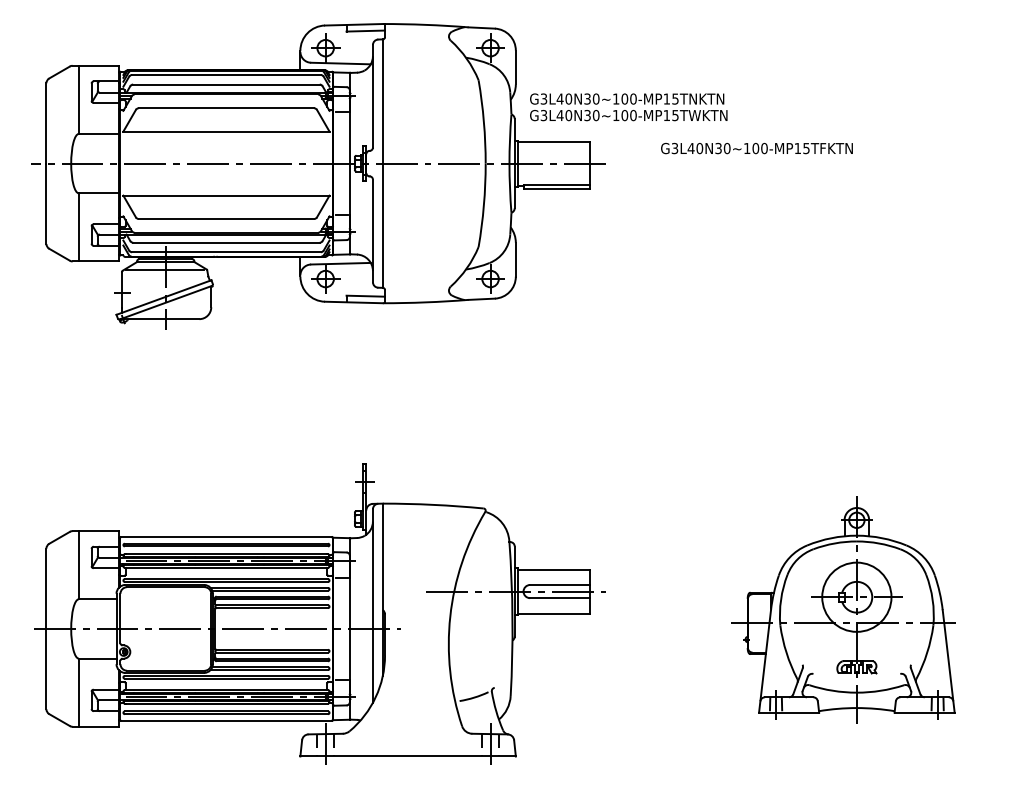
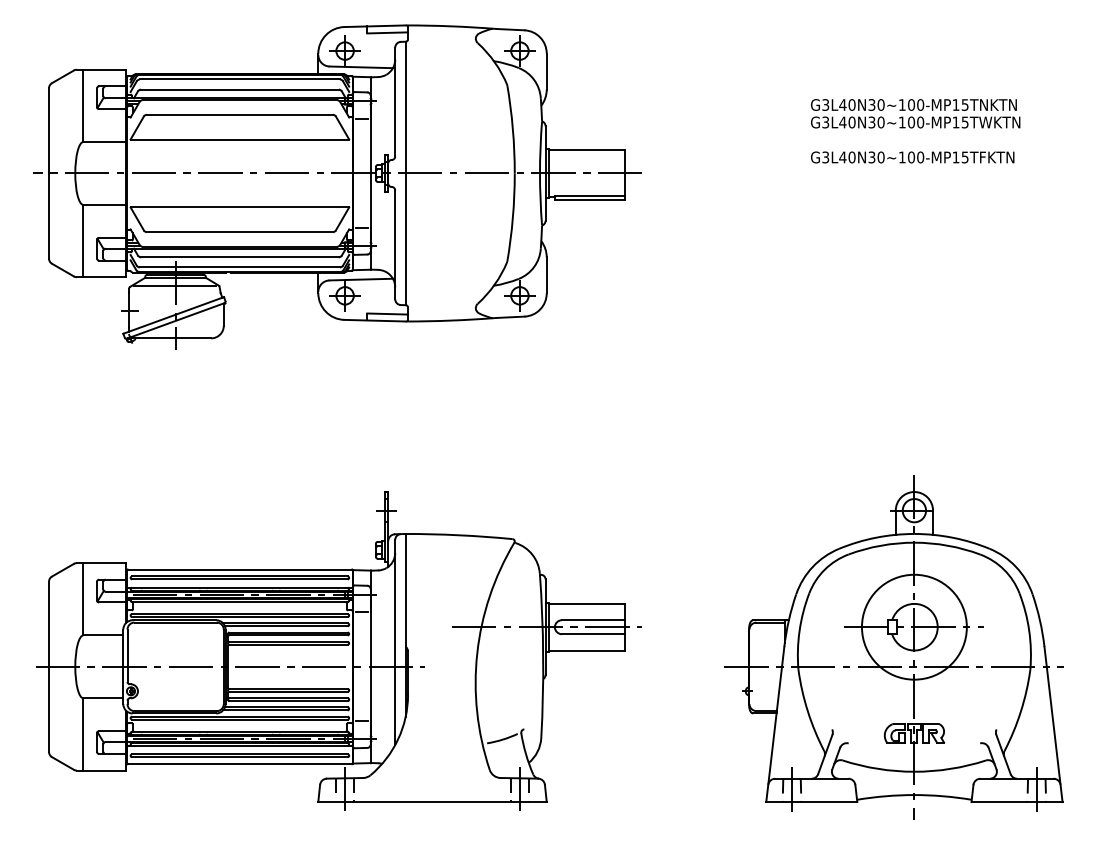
text: (628, 107) -> (915, 113), moved
text: (756, 148) -> (912, 157), moved
part: (843, 610) -> (894, 647), size x1.43

